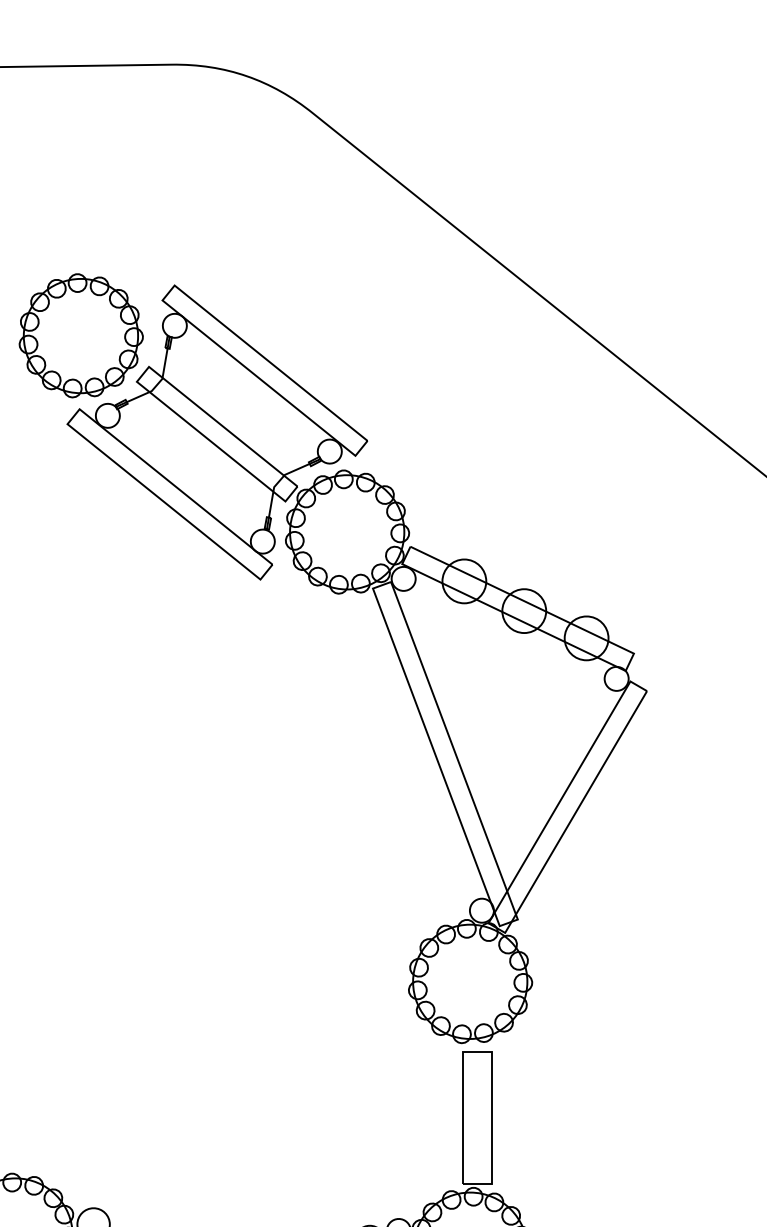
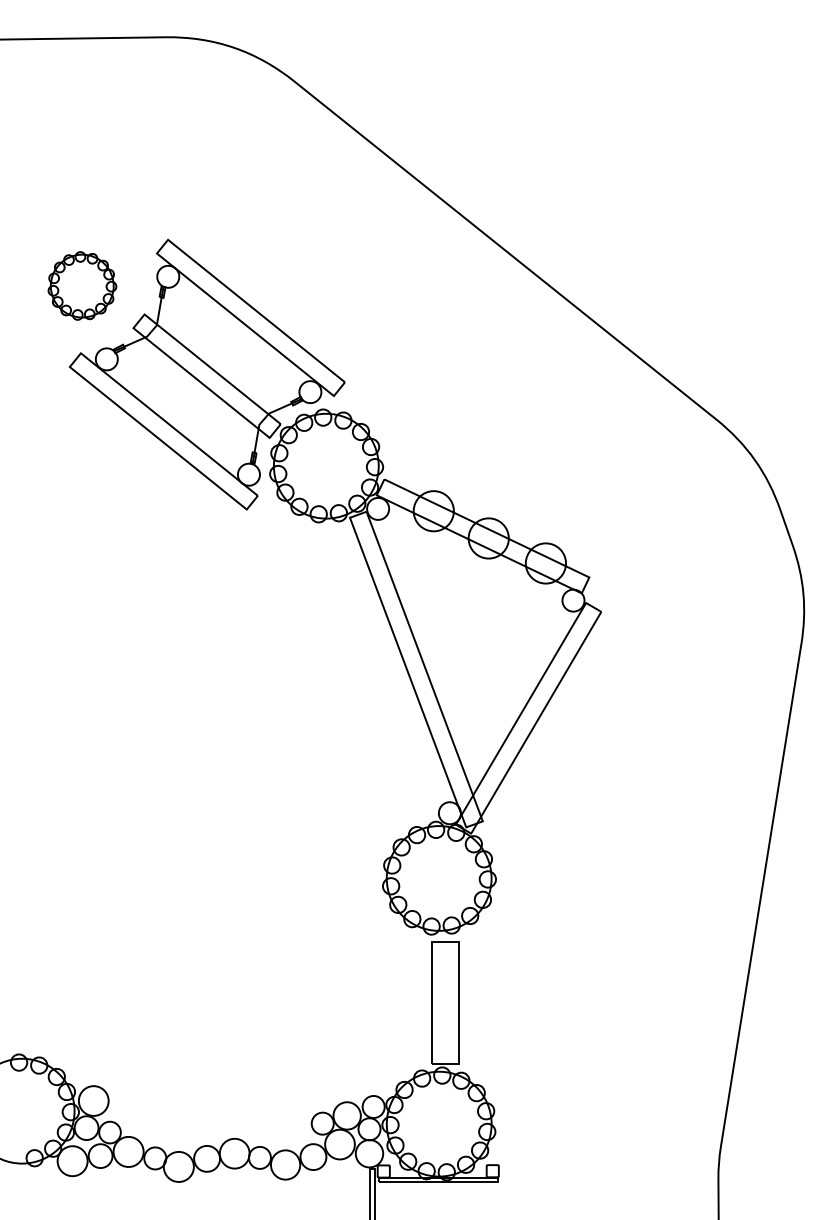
part: (81, 335) -> (82, 285), size x0.6

